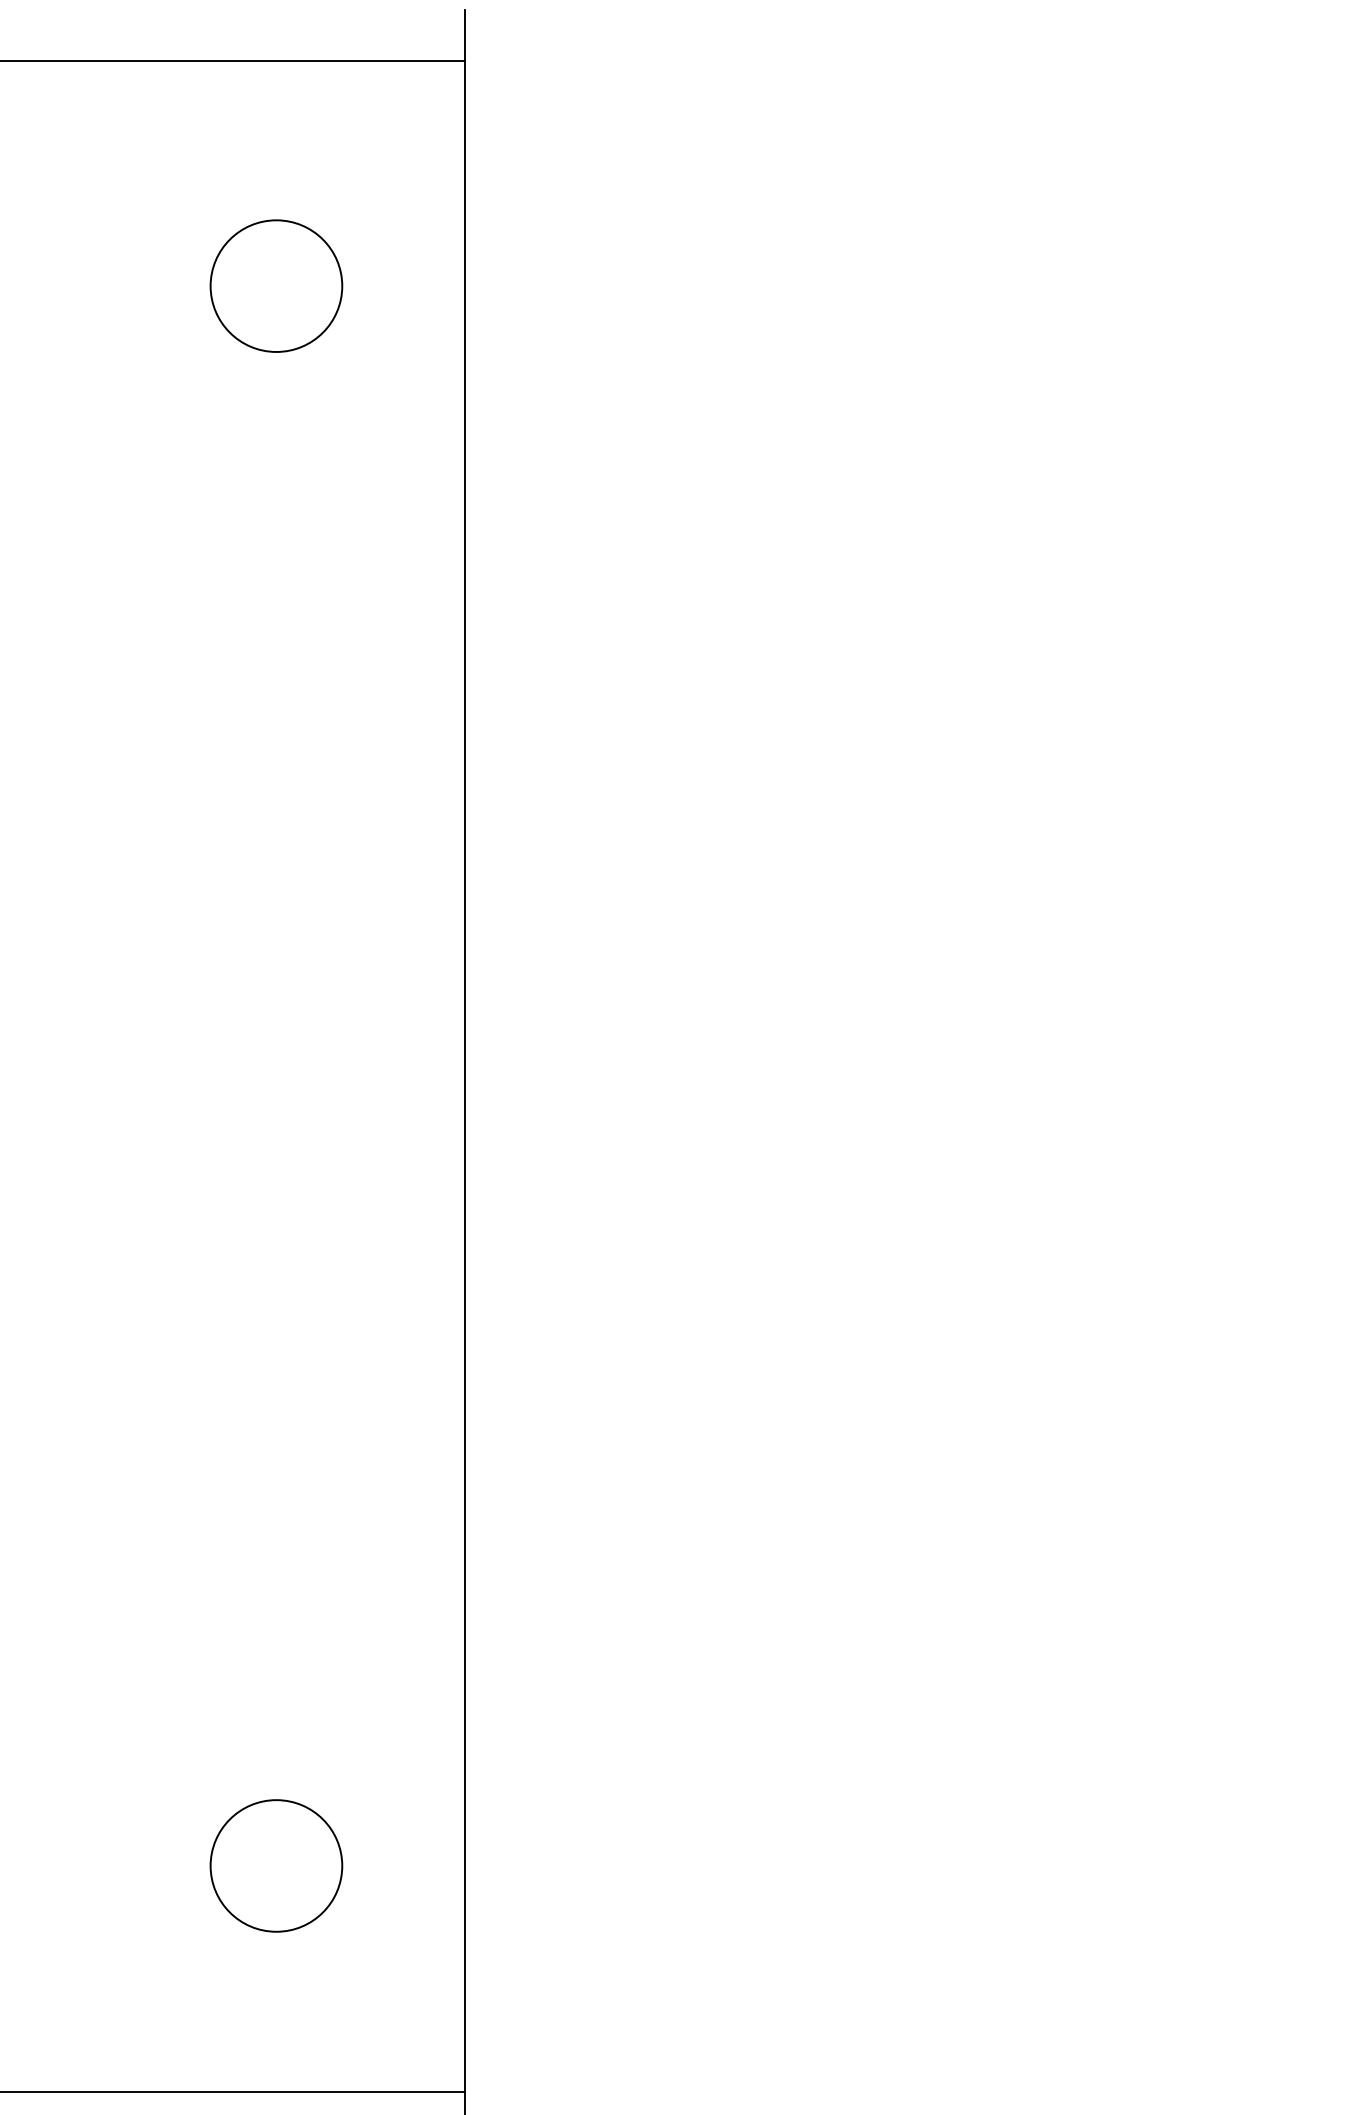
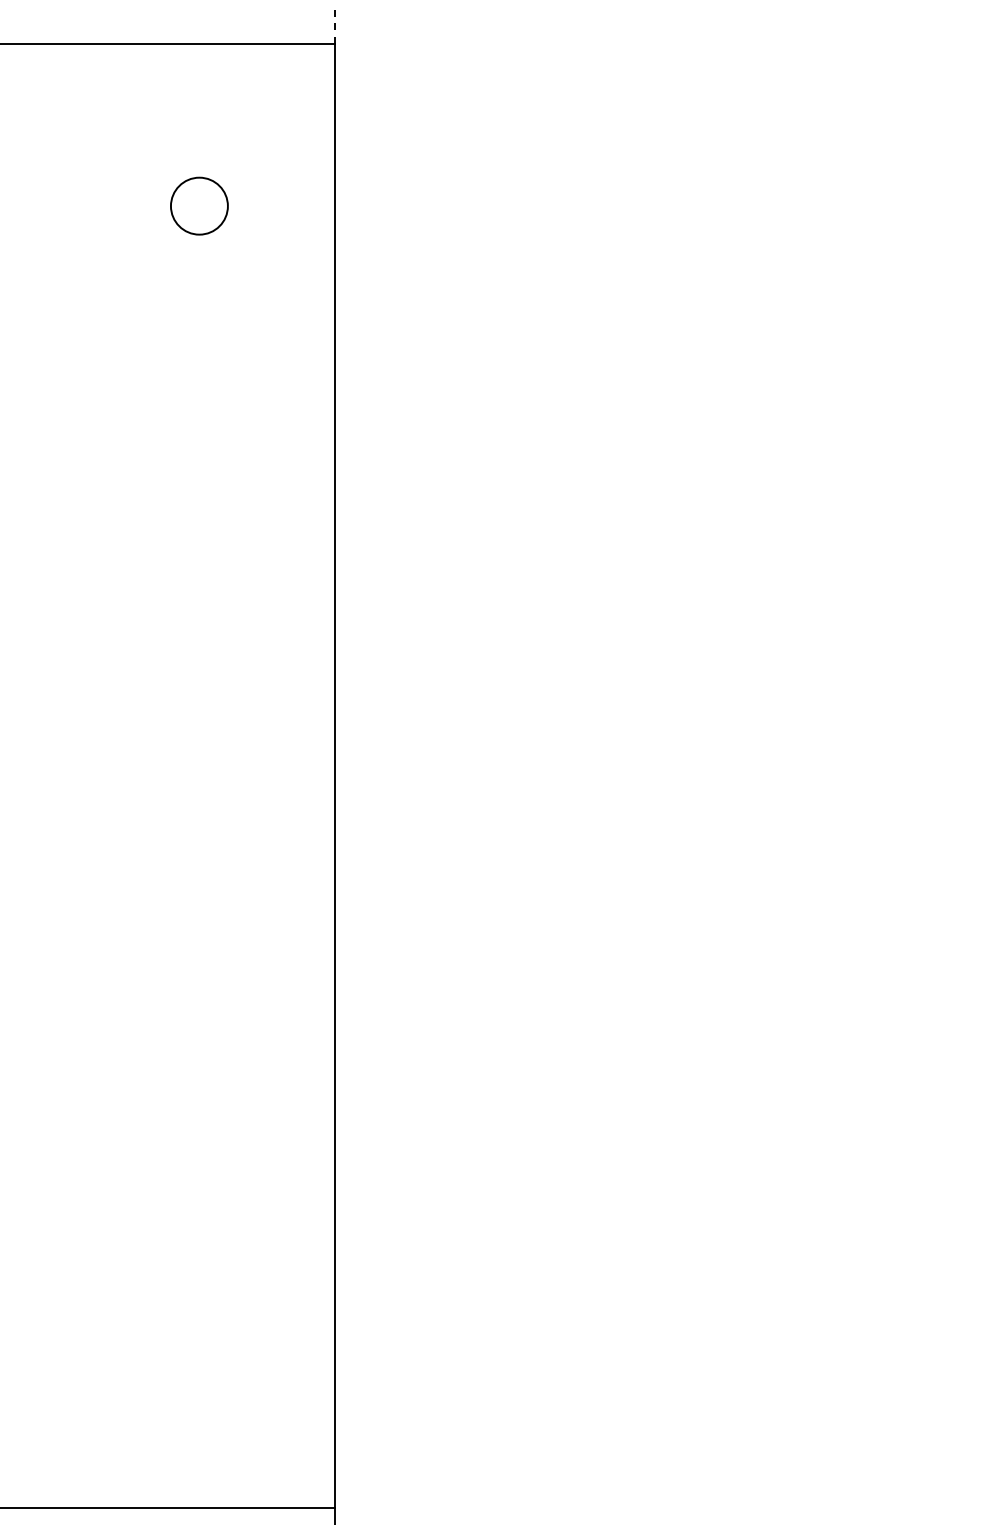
line: (465, 35) -> (335, 25), solid -> dashed
circle: (276, 285) -> (199, 205), size x0.6
circle: (276, 1866) -> (199, 1345), removed

